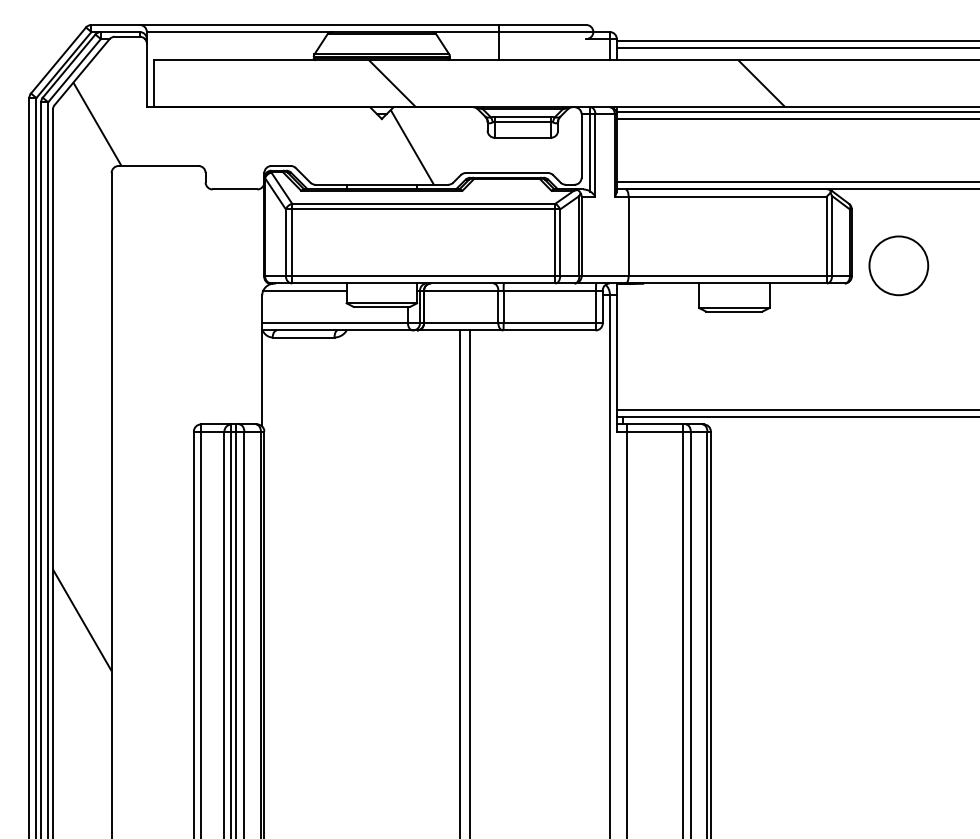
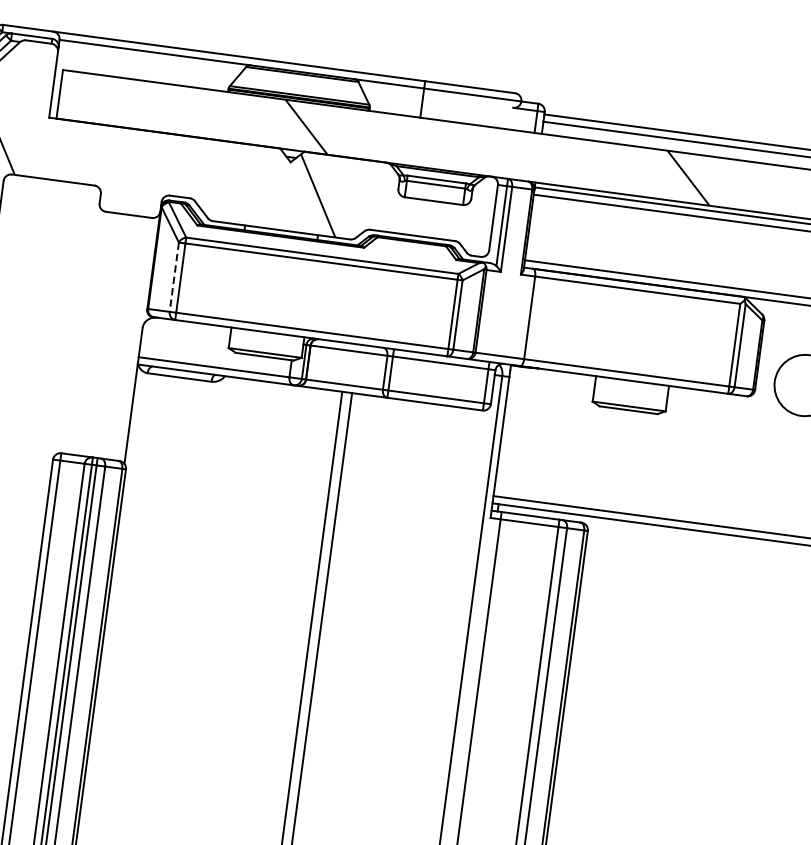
line: (285, 243) -> (173, 277), solid -> dashed
line: (304, 290) -> (186, 328), removed

